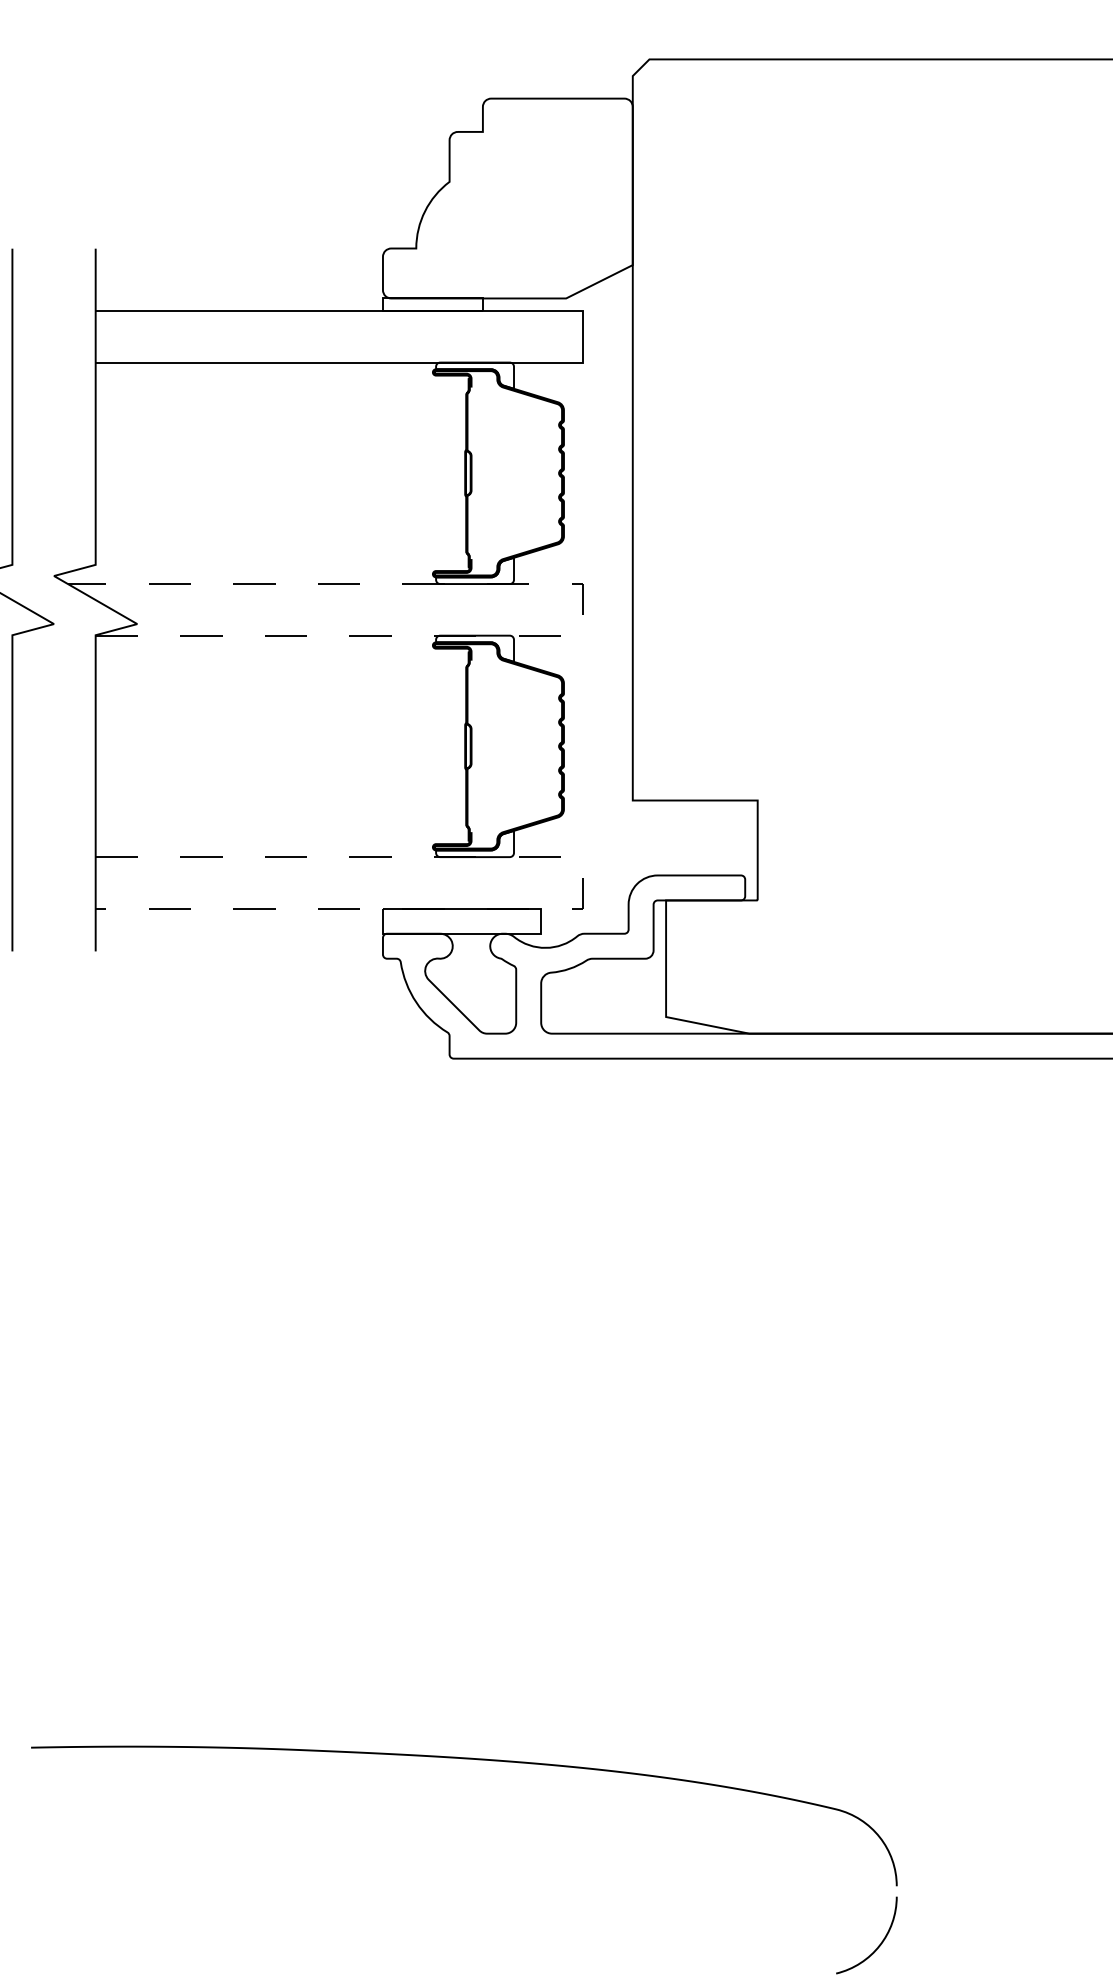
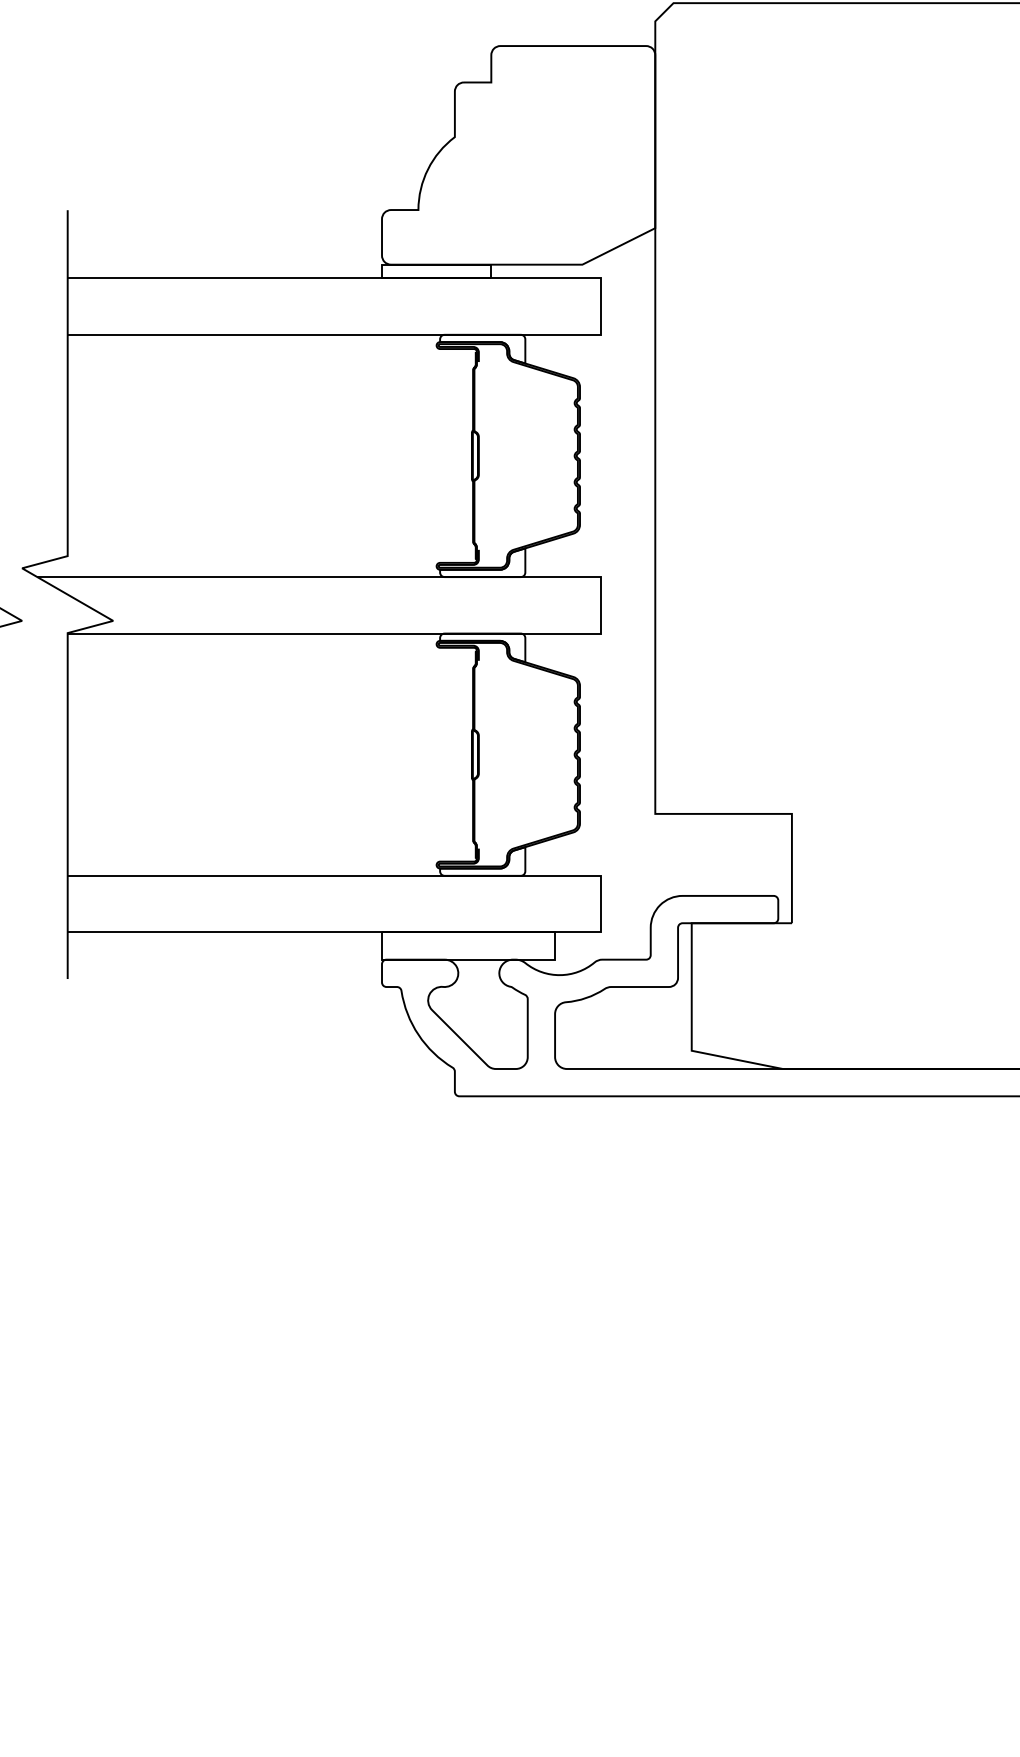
line: (582, 595) -> (600, 589), dashed -> solid
line: (582, 882) -> (600, 903), dashed -> solid

